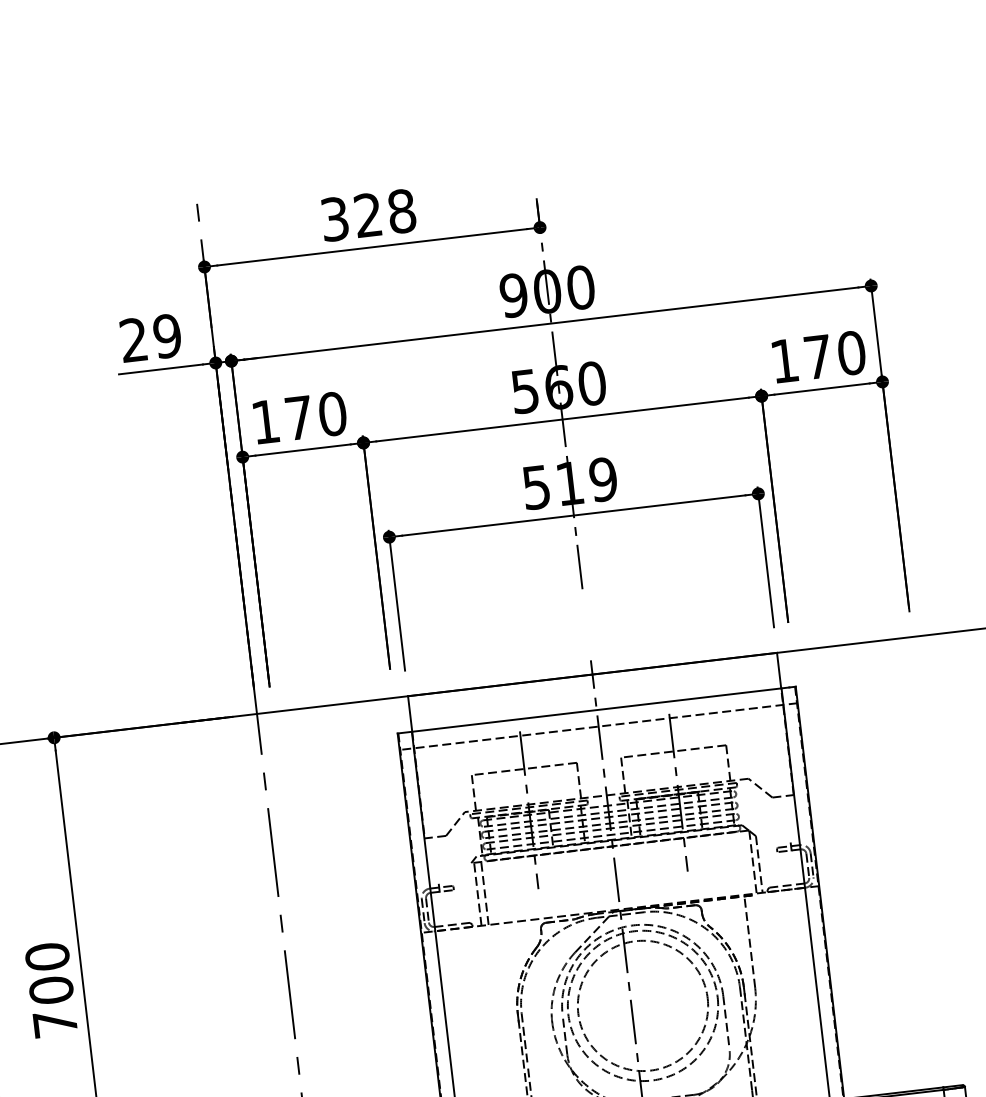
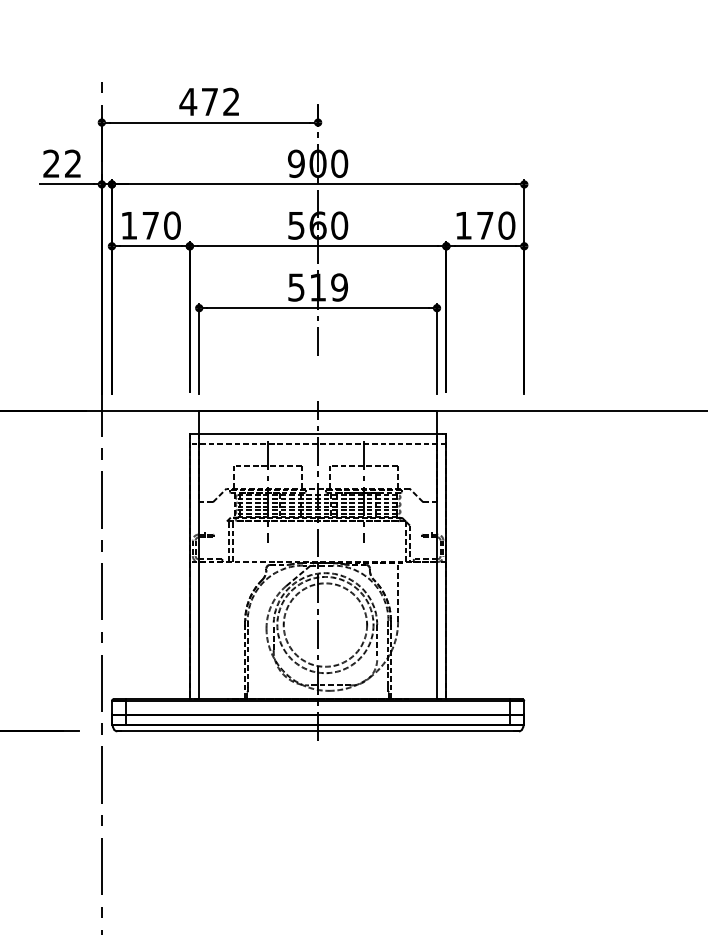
text: (367, 214) -> (209, 101), 328 -> 472
text: (166, 335) -> (72, 163), 29 -> 22

